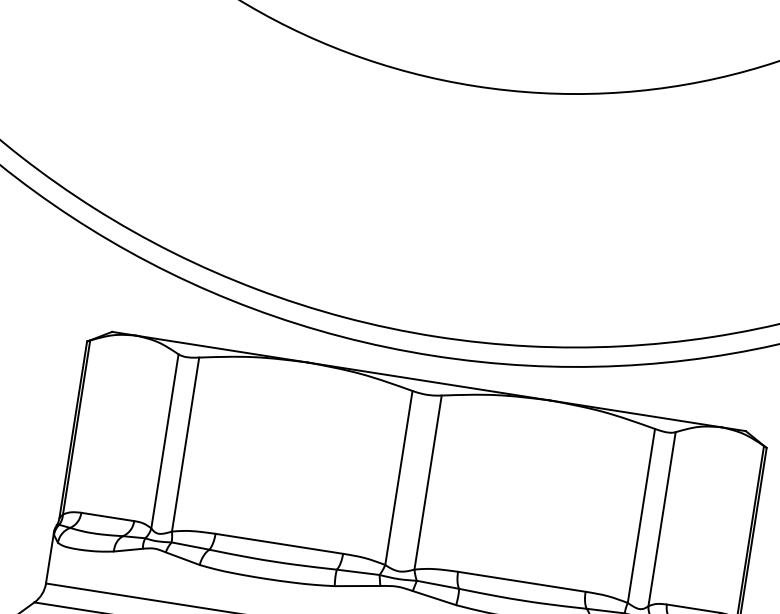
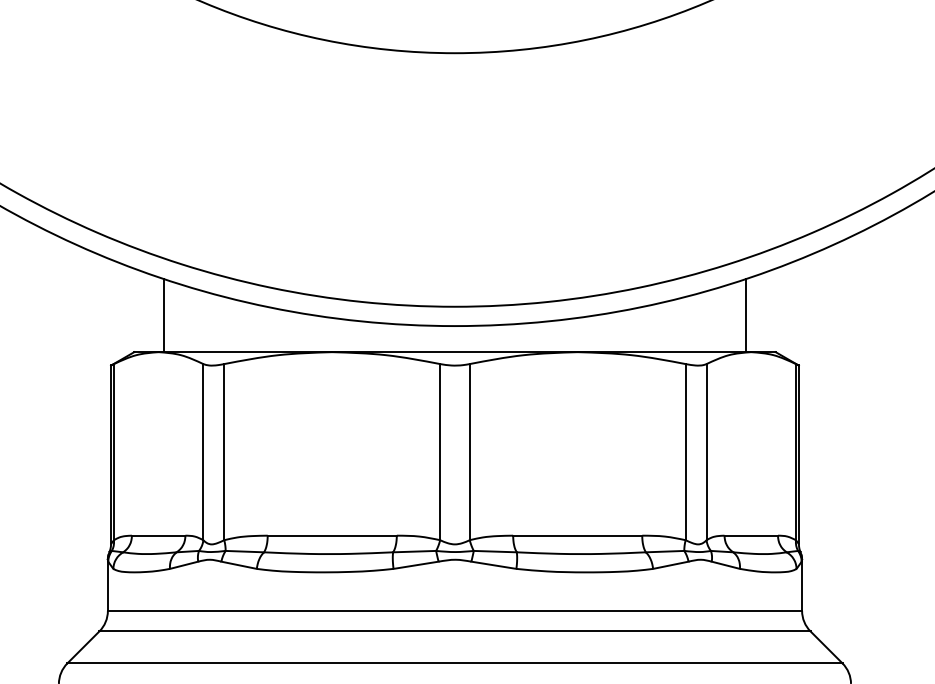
line: (146, 300) -> (163, 315), added
line: (722, 390) -> (746, 315), added

